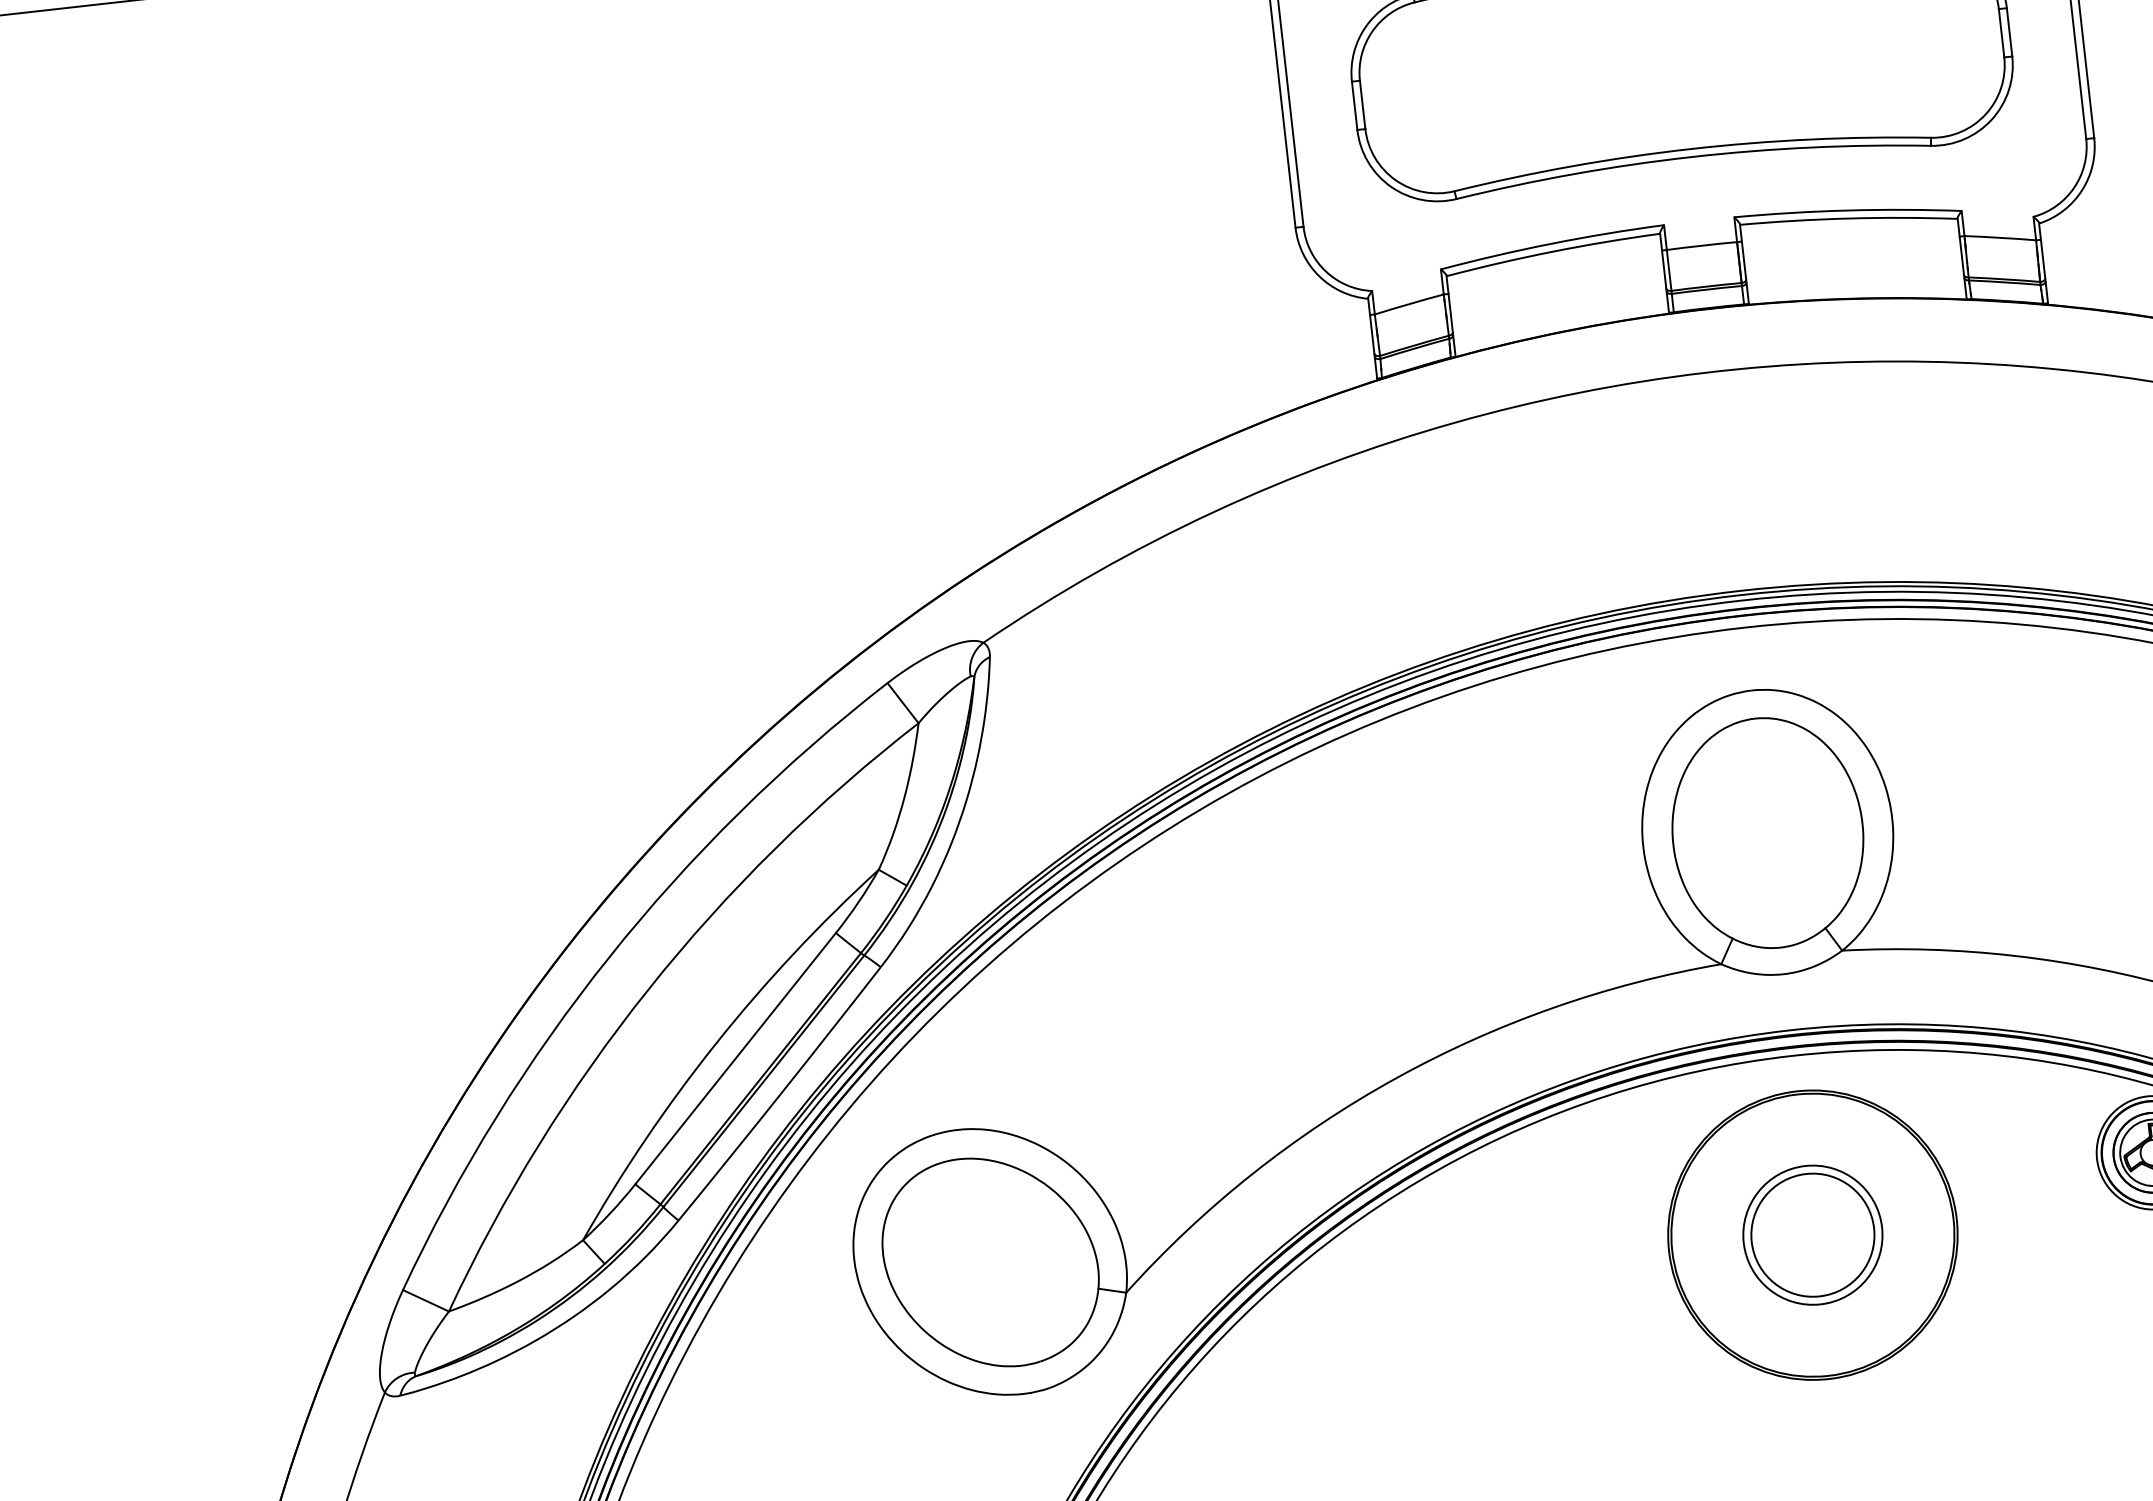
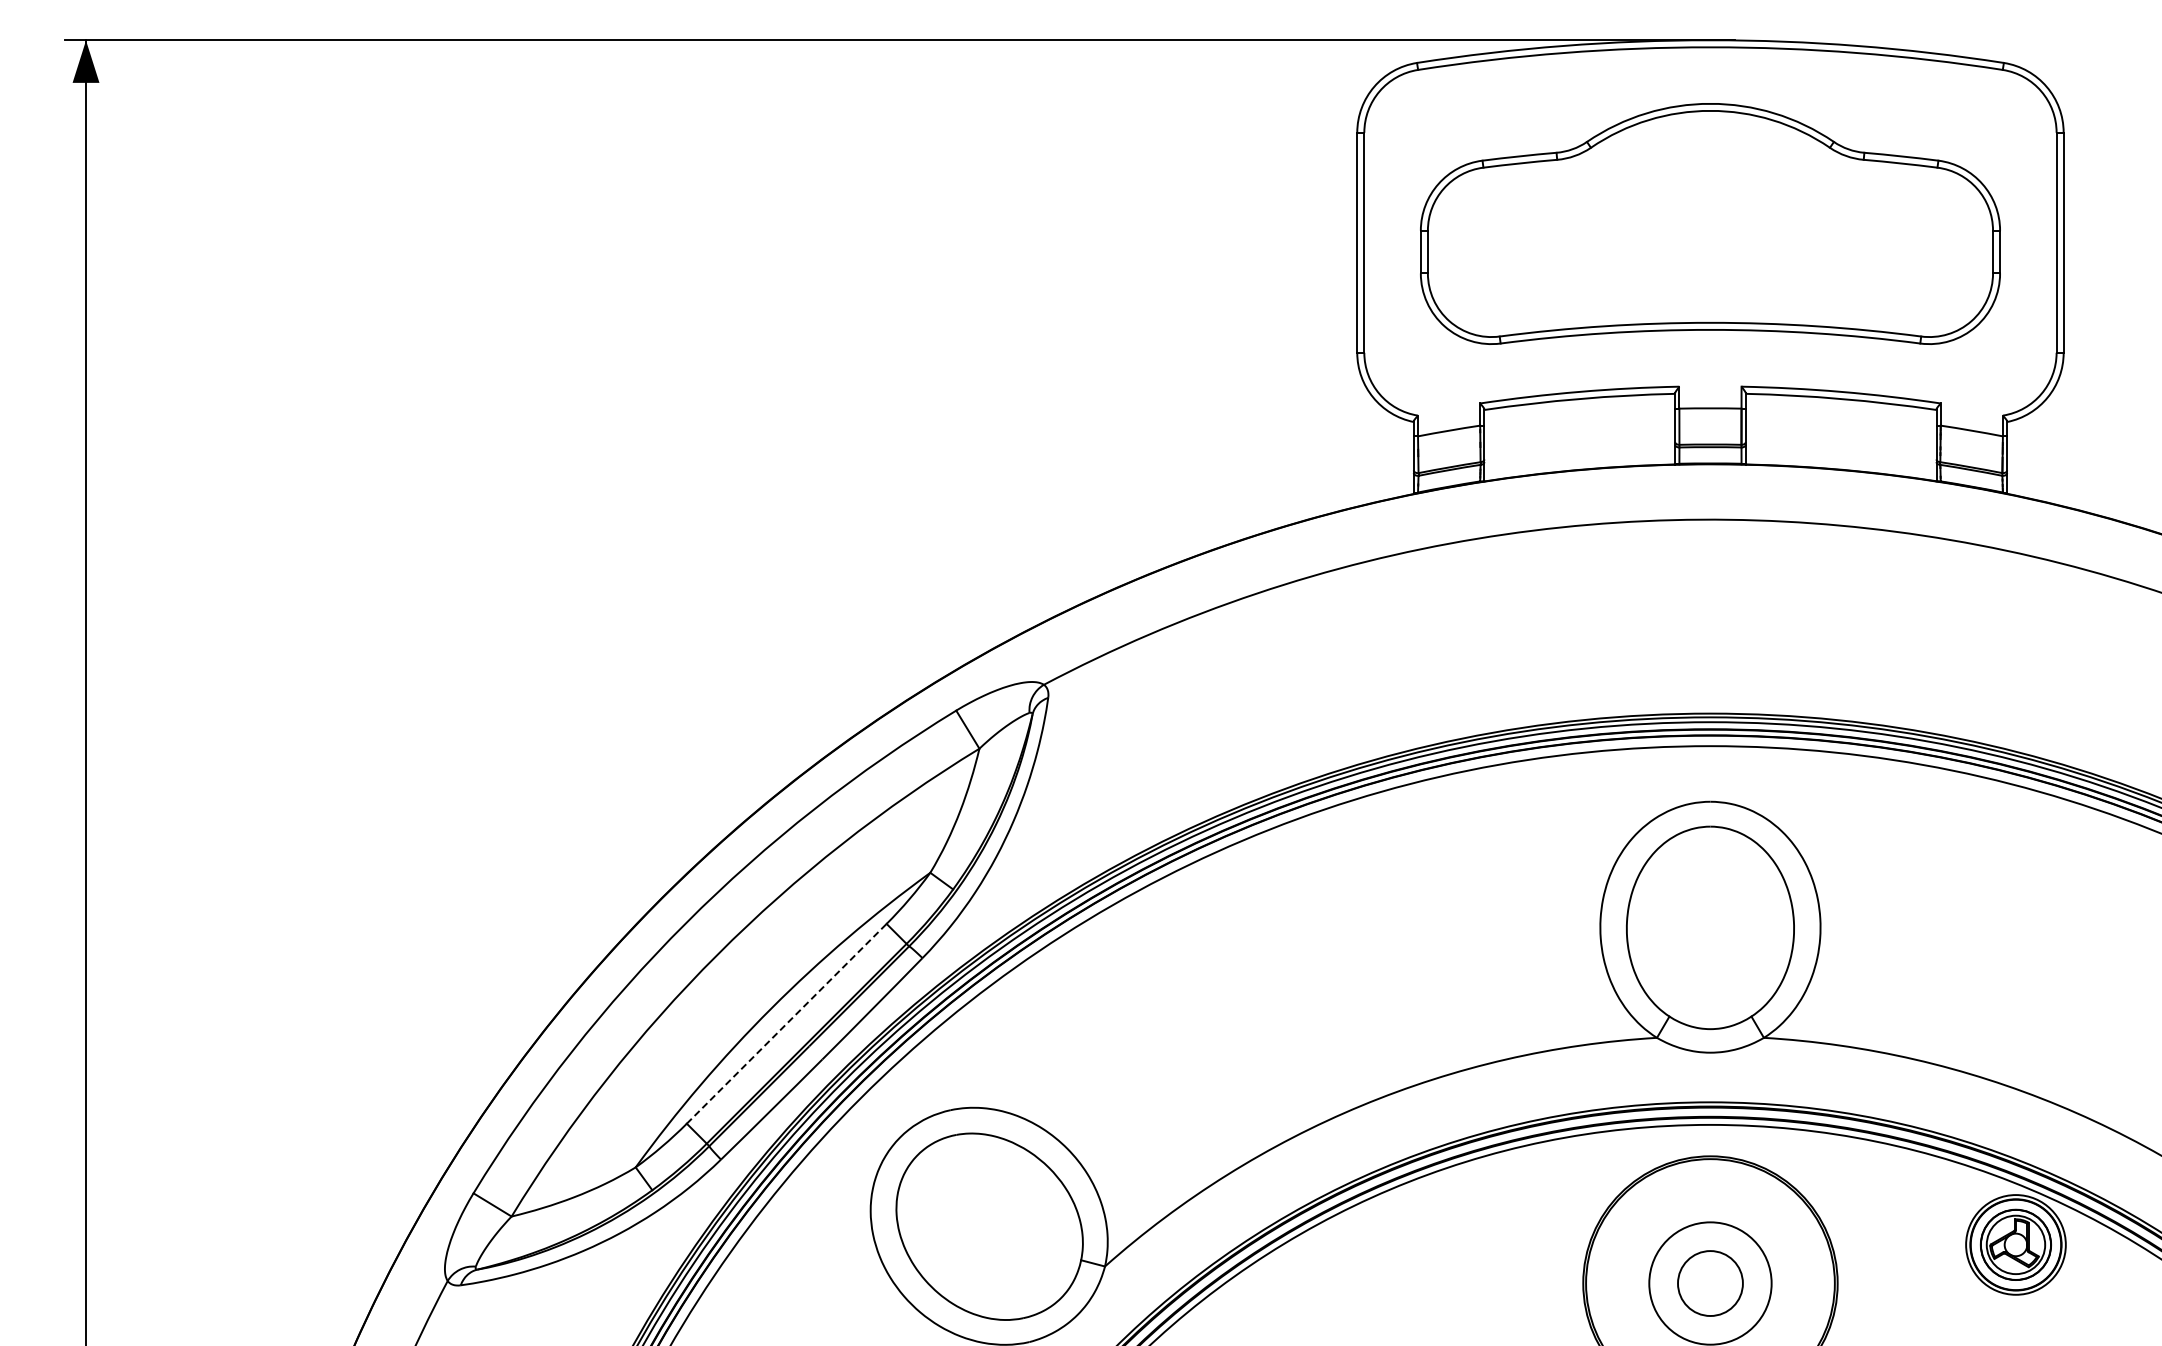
line: (736, 1058) -> (787, 1023), solid -> dashed
circle: (1812, 1235) -> (1710, 1283), size x0.6

